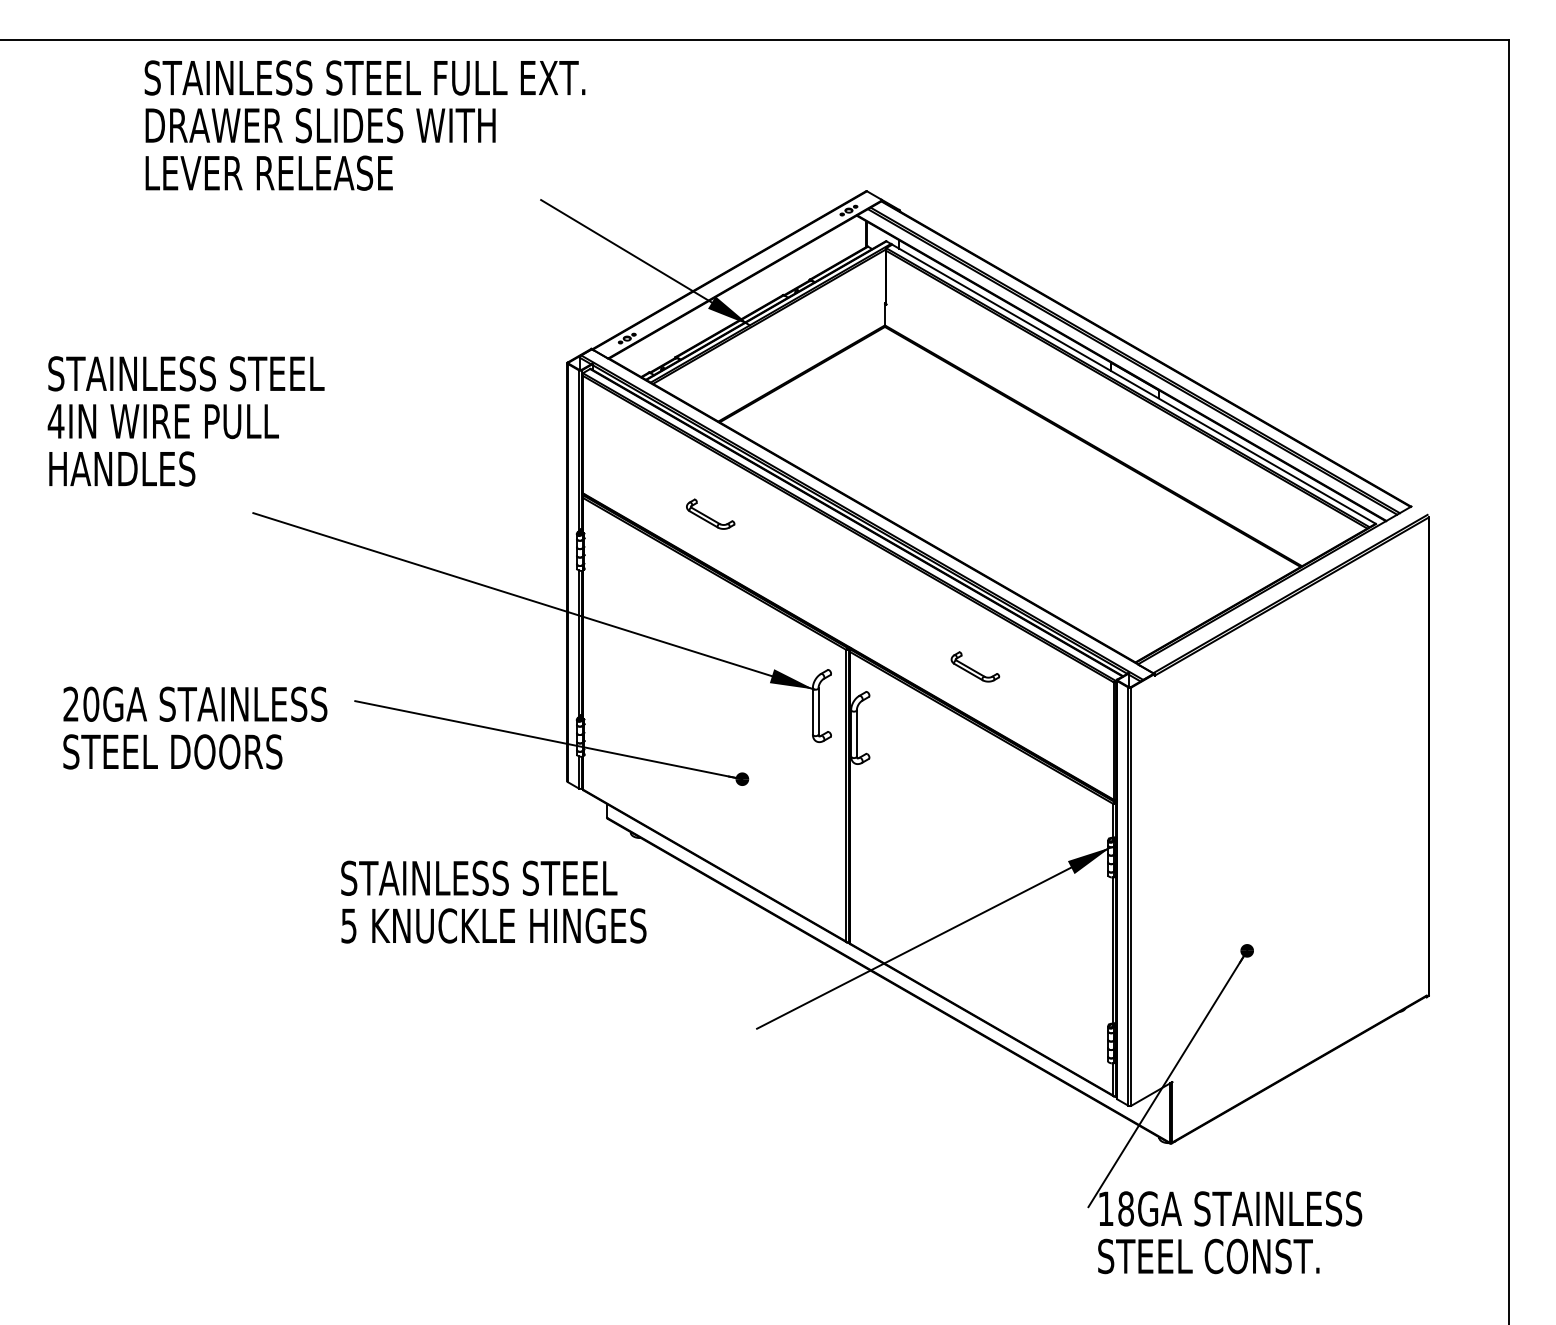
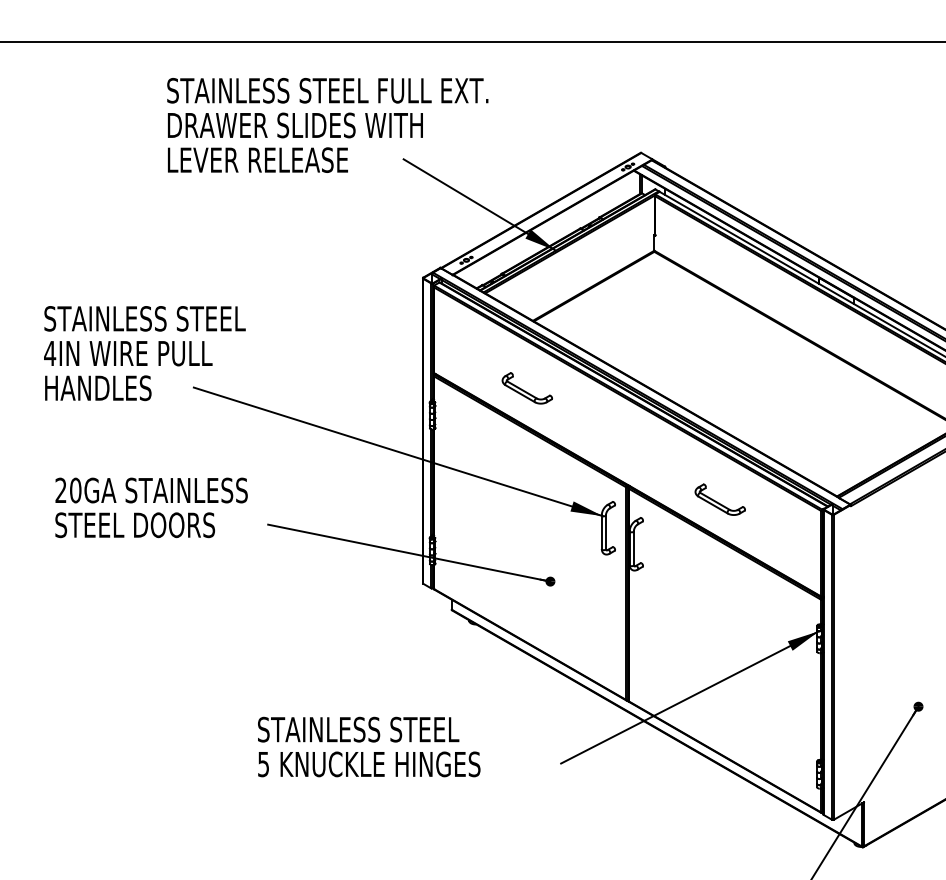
text: (364, 125) -> (327, 125), moved
text: (185, 421) -> (144, 353), moved
part: (710, 514) -> (527, 388), size x1.43
part: (975, 666) -> (720, 499), size x1.43
text: (195, 727) -> (151, 507), moved
text: (493, 901) -> (368, 746), moved

